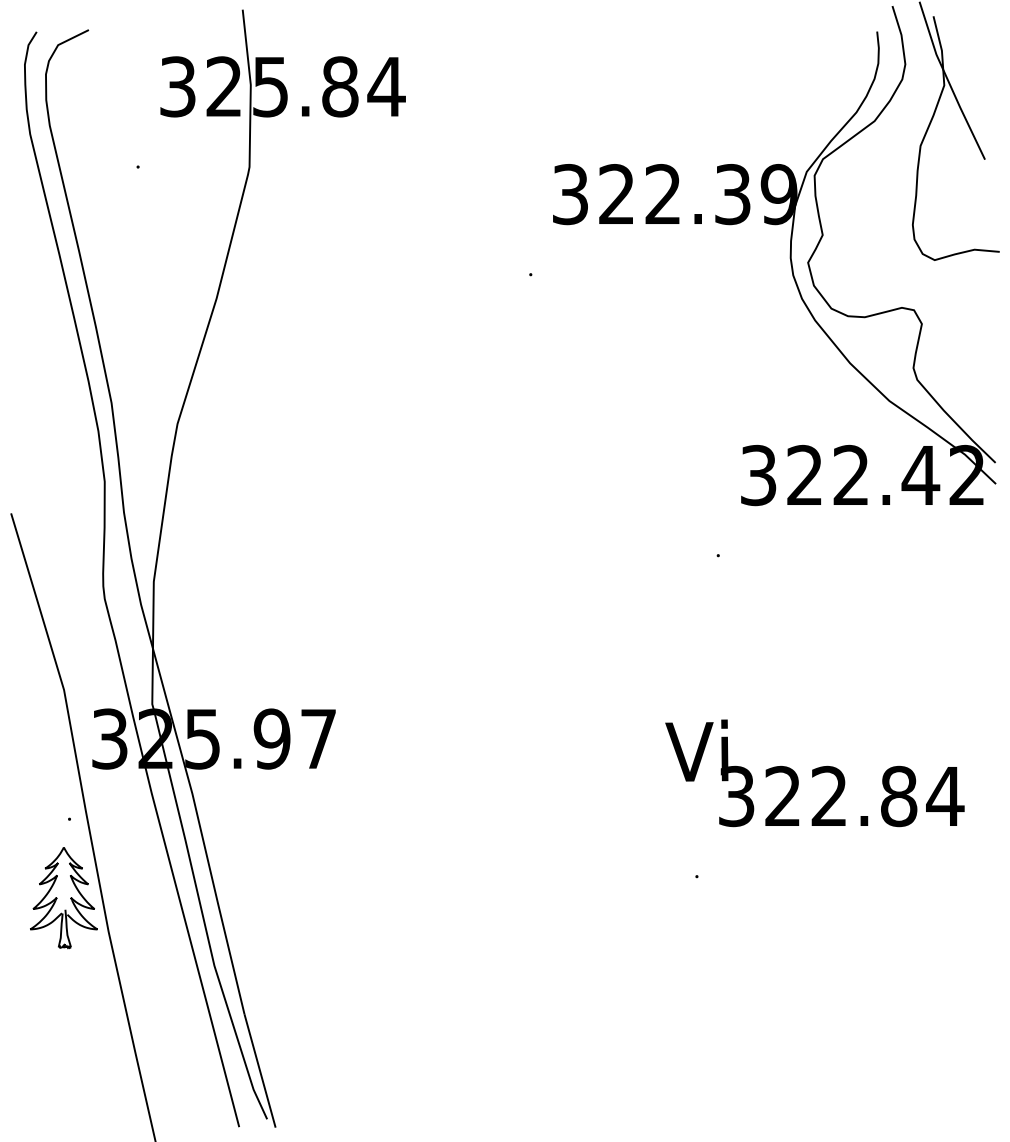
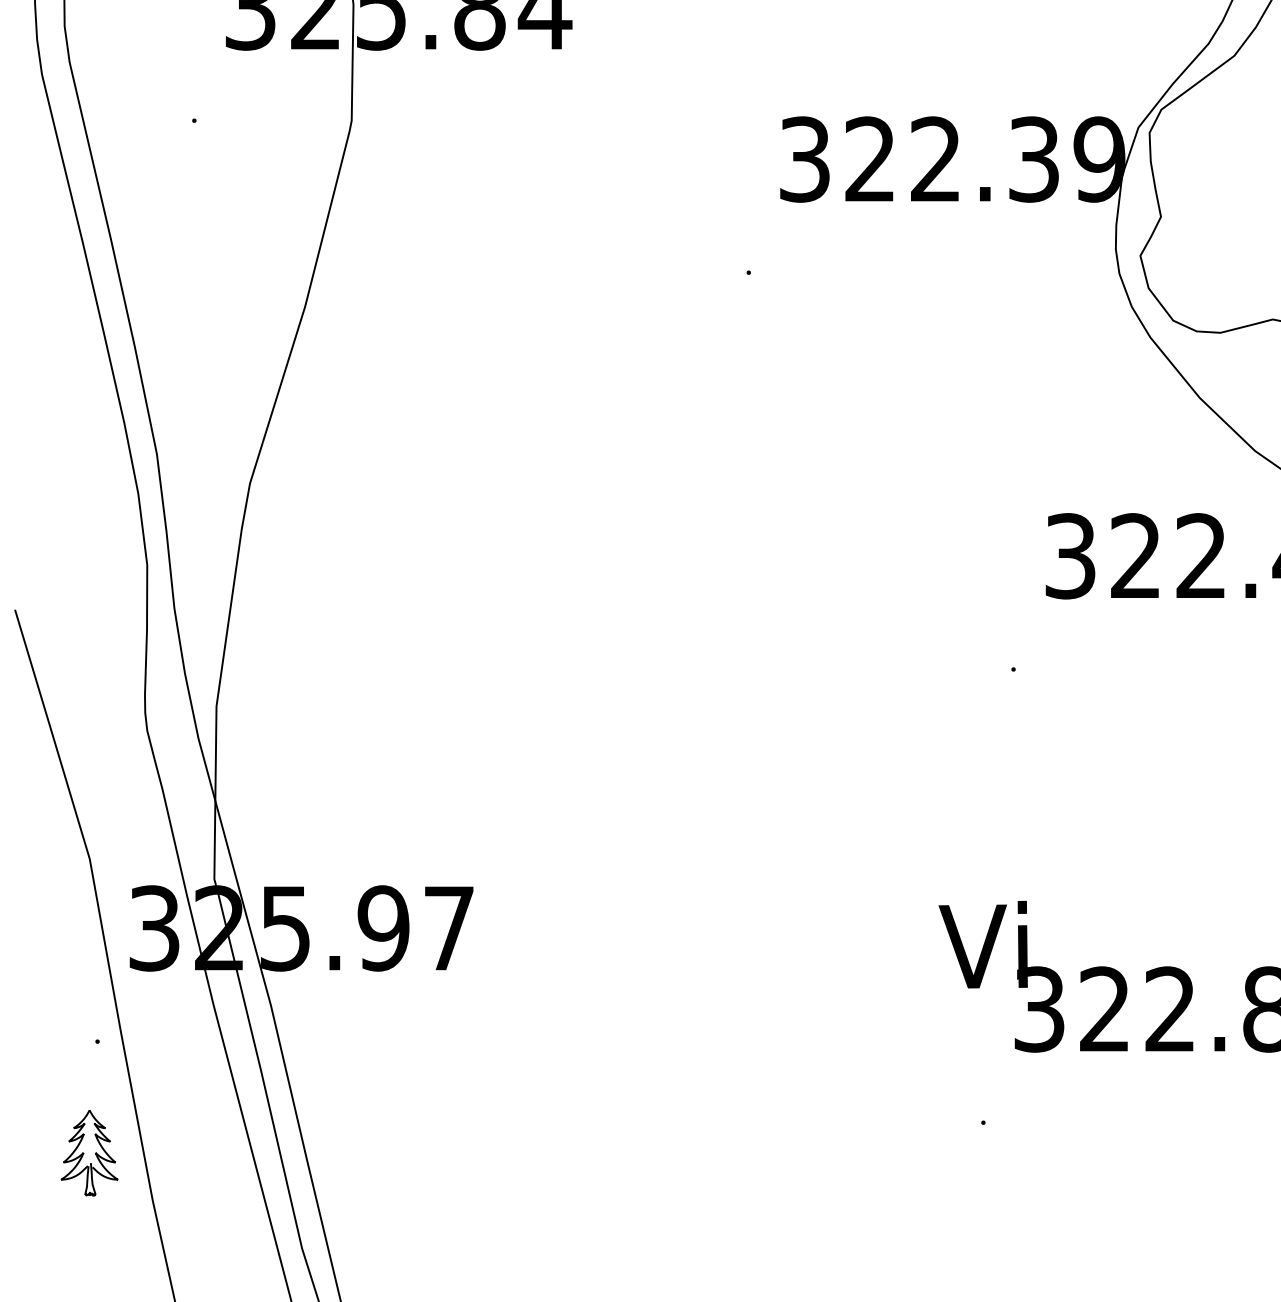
part: (63, 898) -> (89, 1153), size x0.6

